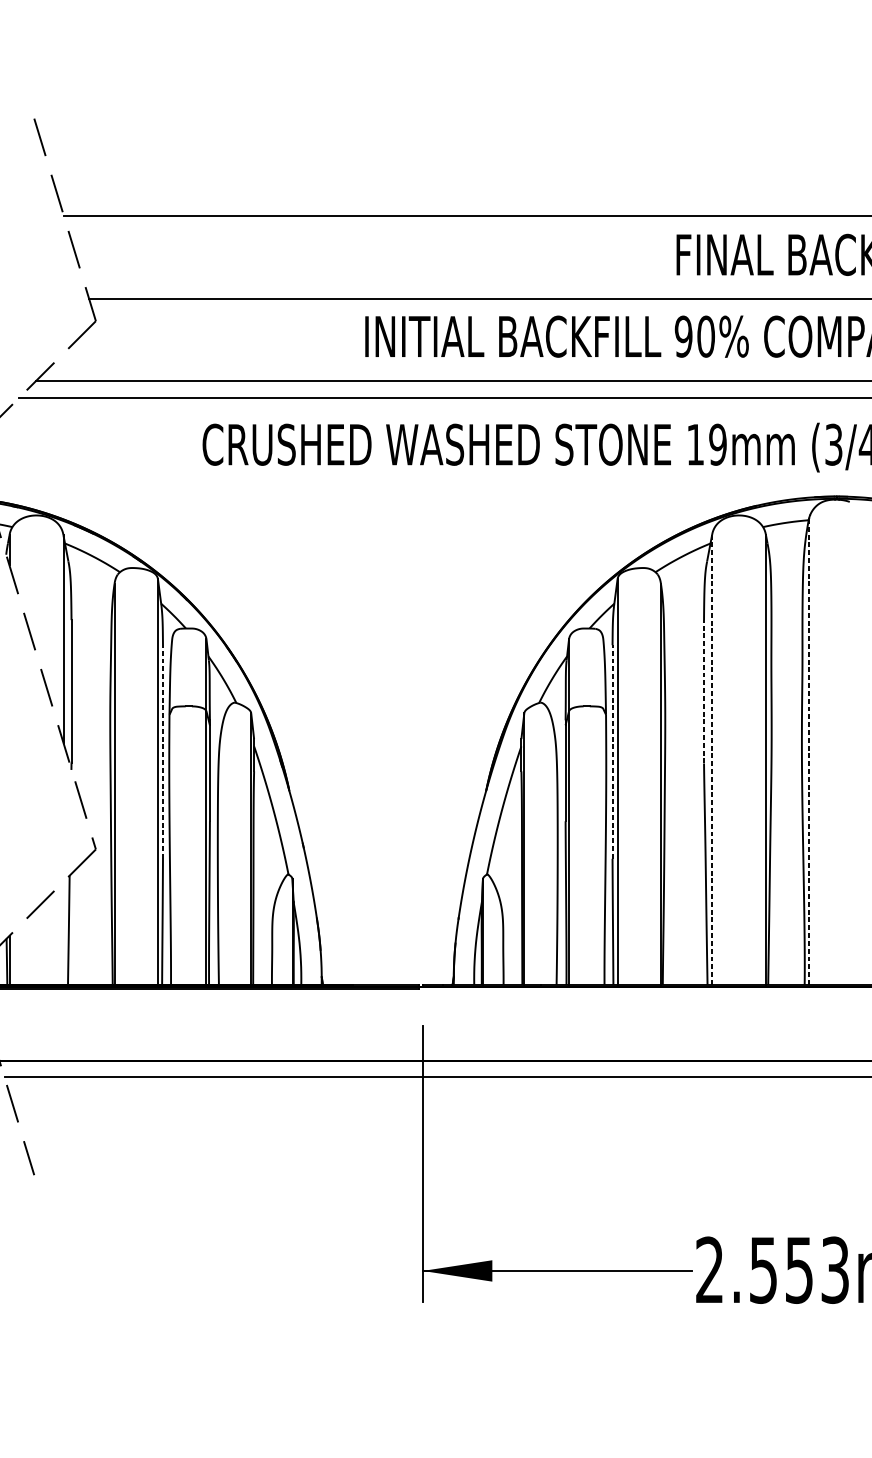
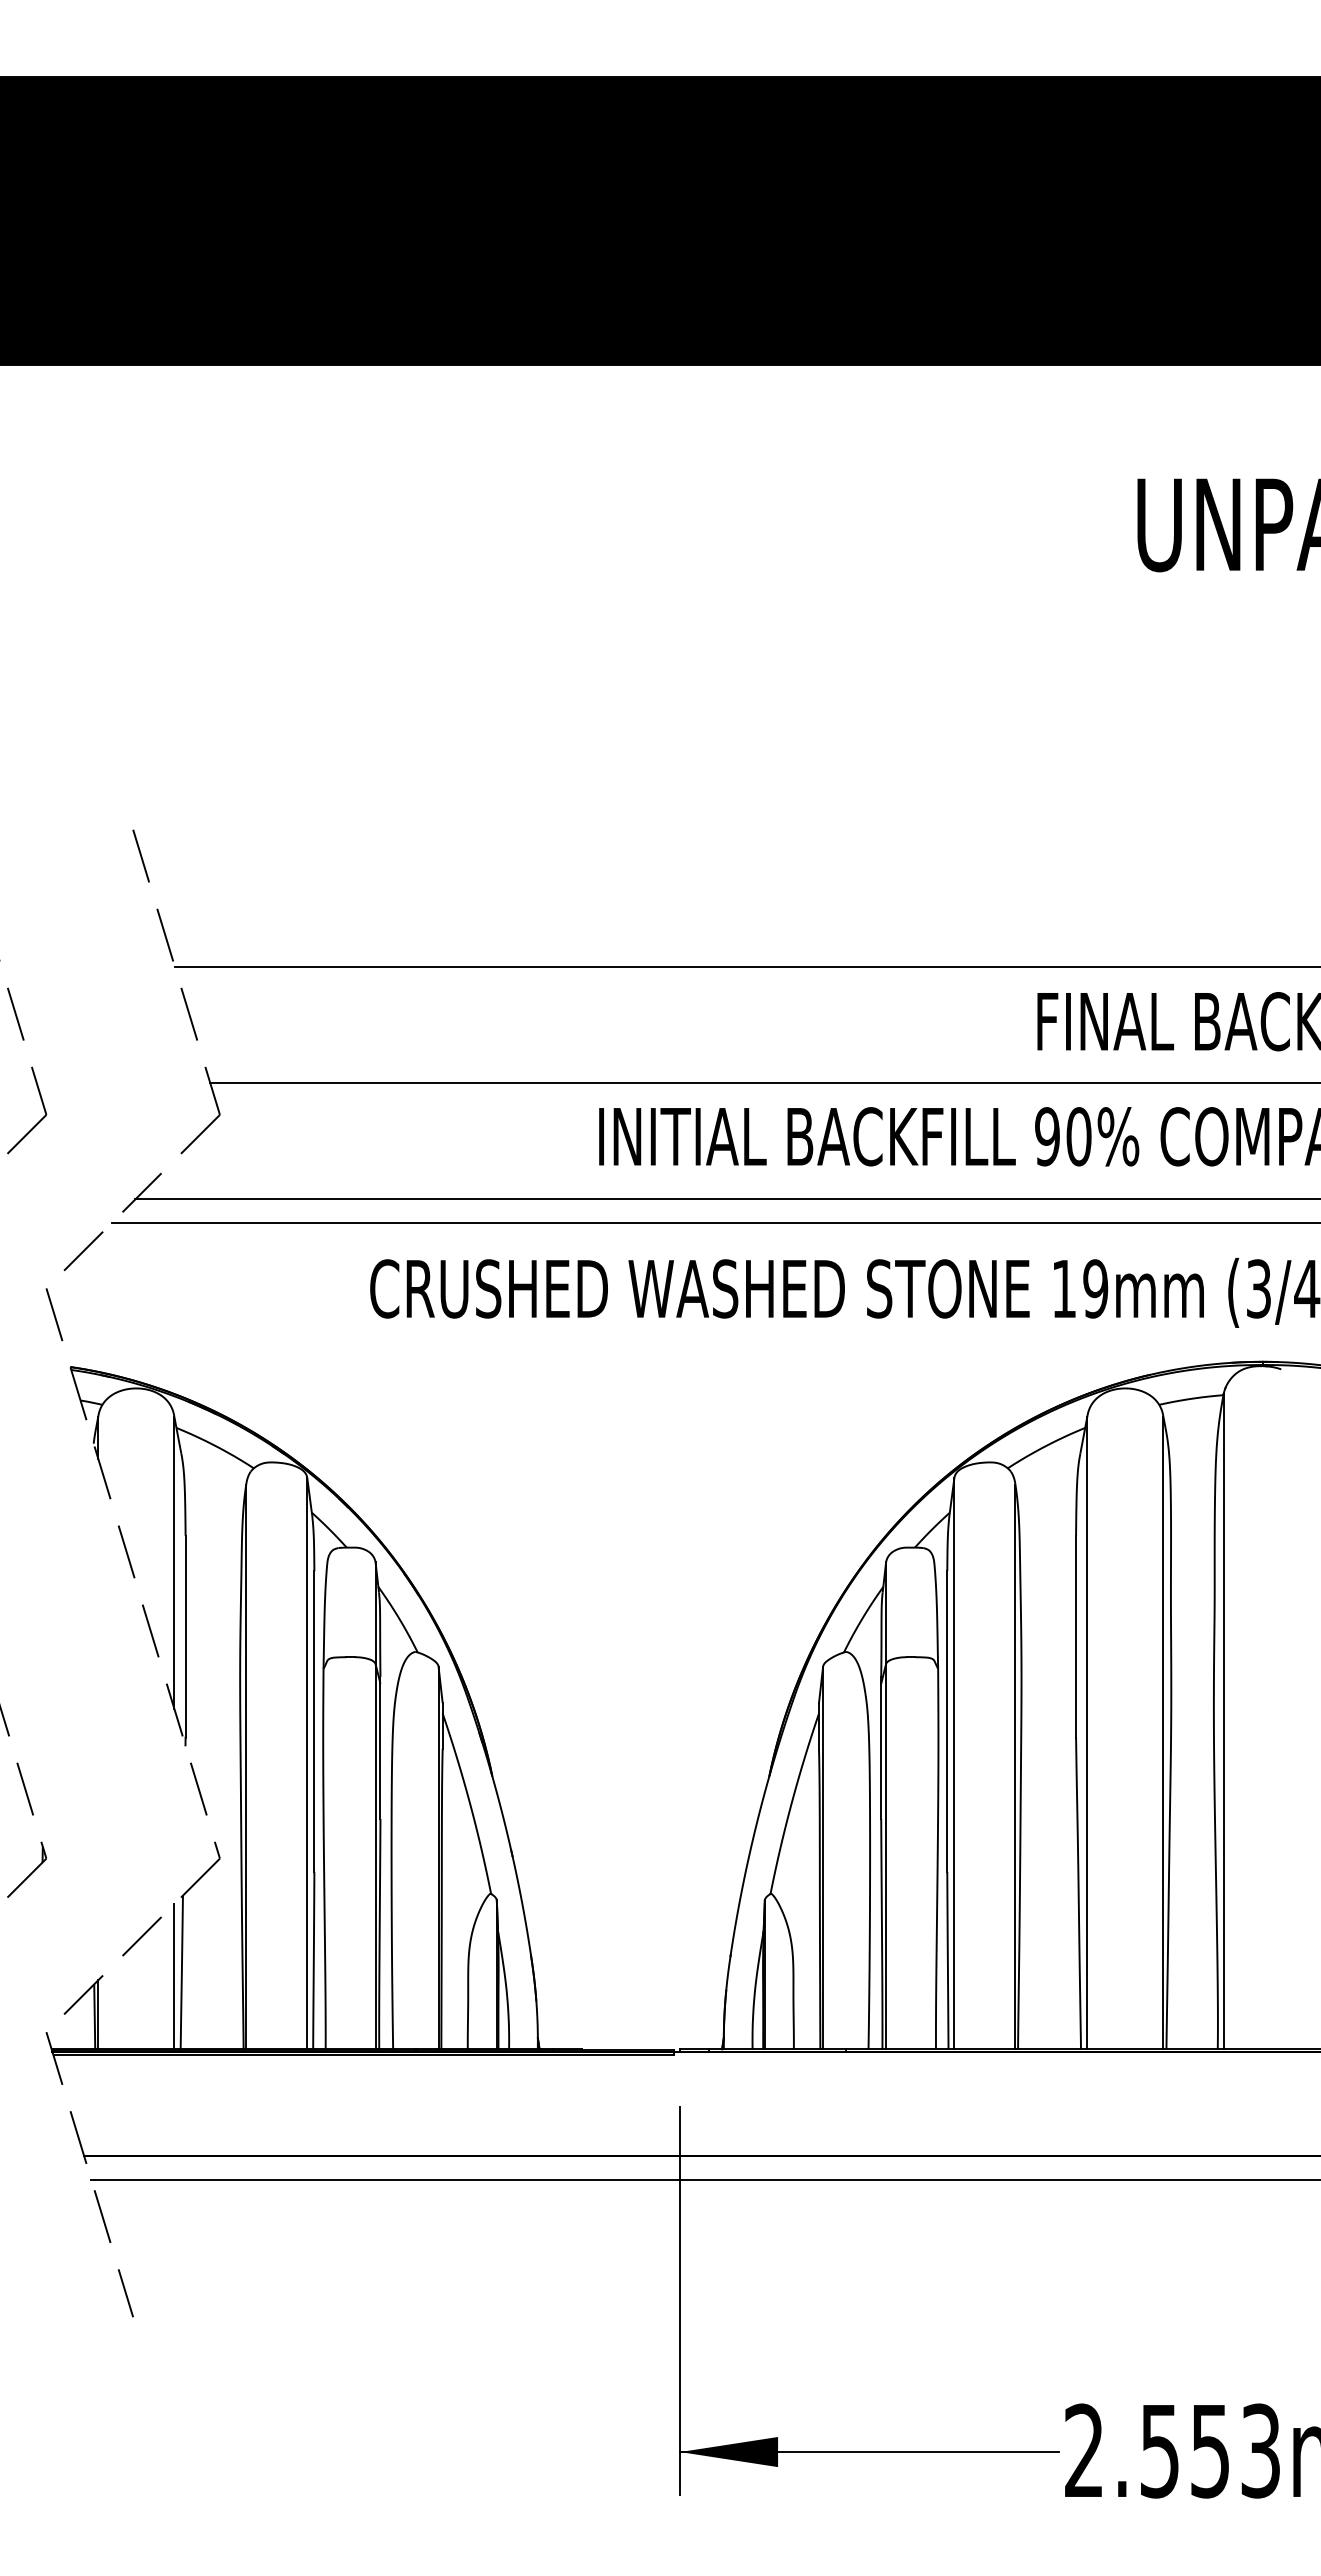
line: (704, 691) -> (1076, 1636), dashed -> solid
line: (163, 752) -> (314, 1721), dashed -> solid
line: (612, 752) -> (947, 1721), dashed -> solid
line: (808, 752) -> (1223, 1721), dashed -> solid
line: (712, 759) -> (1087, 1732), dashed -> solid
line: (63, 933) -> (174, 1976), added

